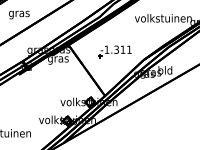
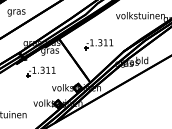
part: (47, 83) -> (40, 71), added

